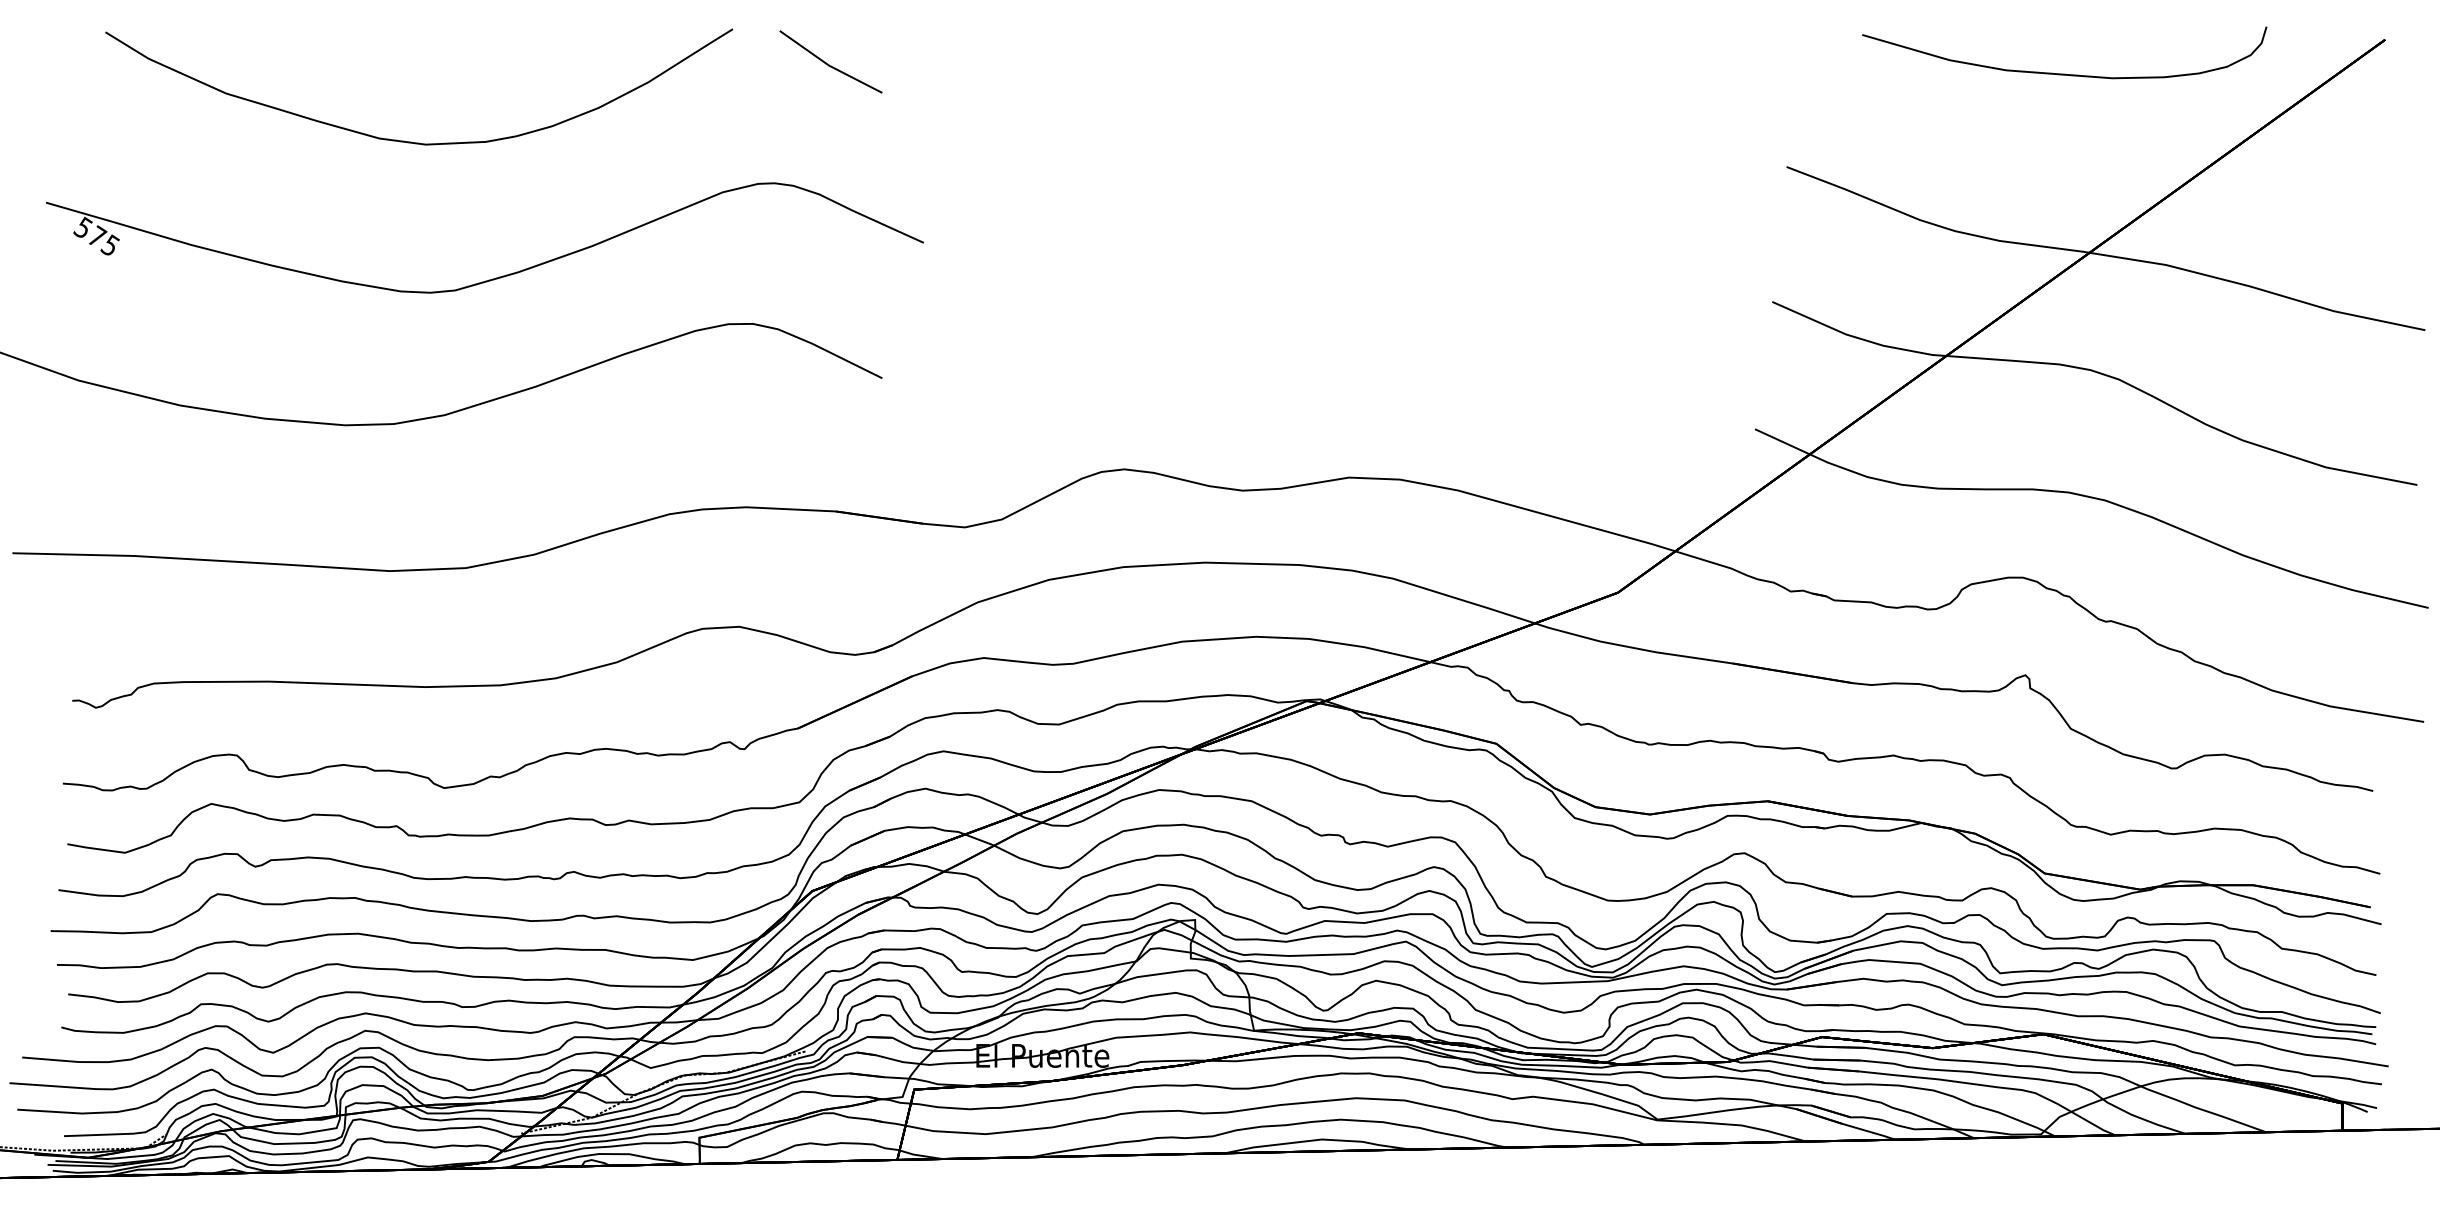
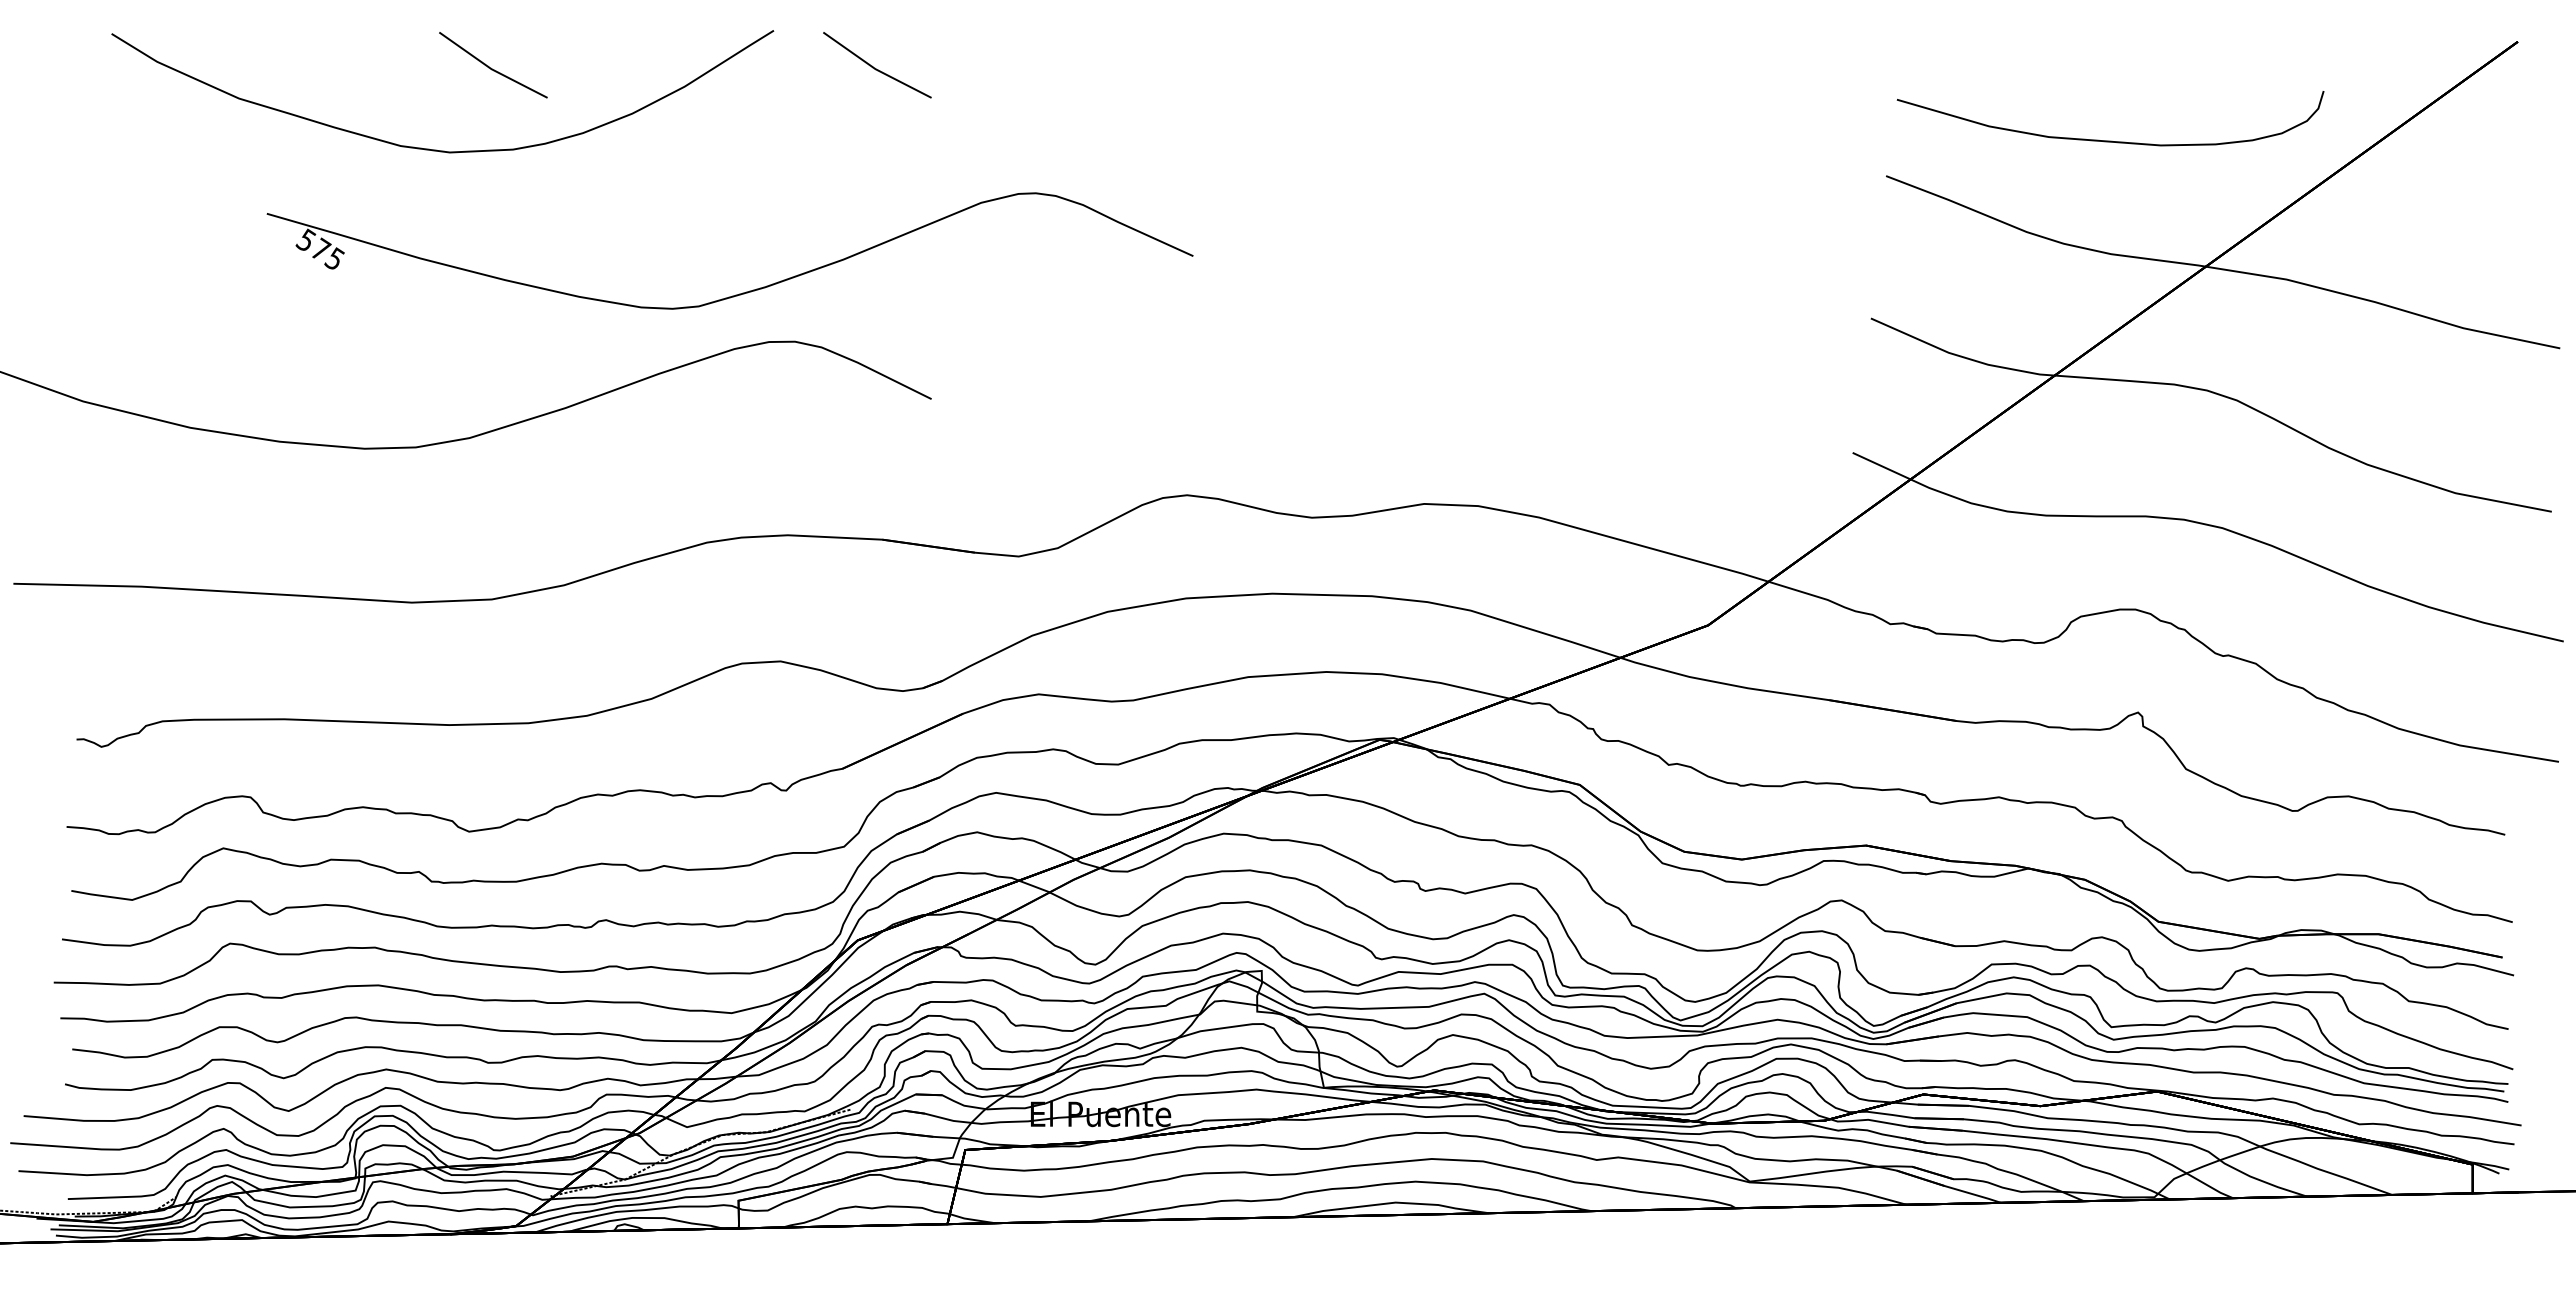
line: (466, 65) -> (492, 68), added
curve: (2064, 73) -> (2110, 140), moved
part: (496, 277) -> (742, 292), moved

